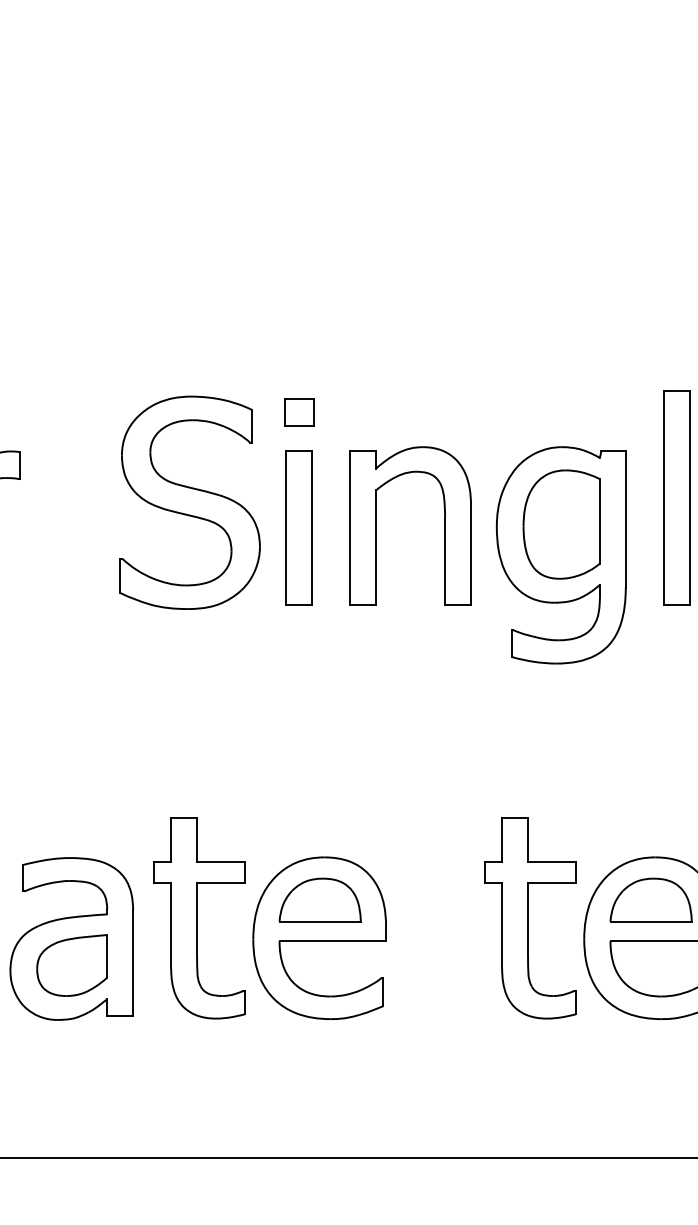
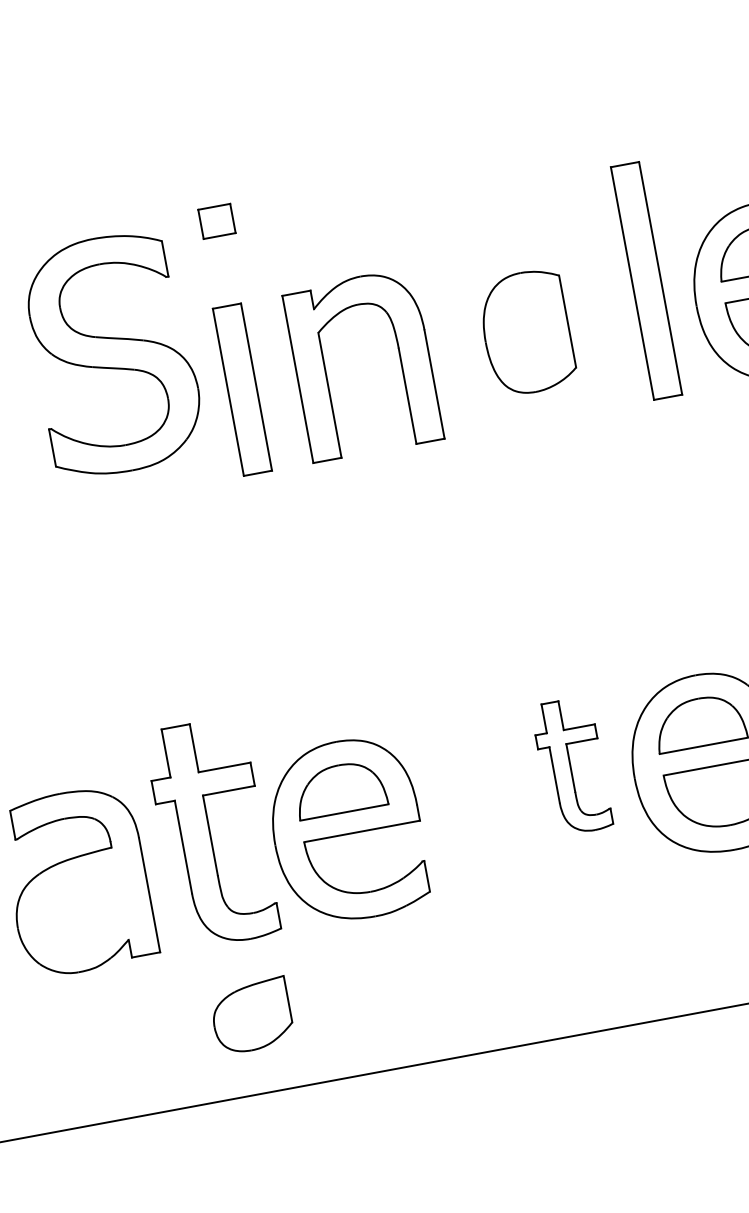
part: (299, 412) -> (217, 221), moved
part: (189, 502) -> (112, 354), moved
part: (560, 555) -> (531, 366), removed
part: (530, 918) -> (572, 766), size x0.6
part: (71, 965) -> (251, 1016), moved

